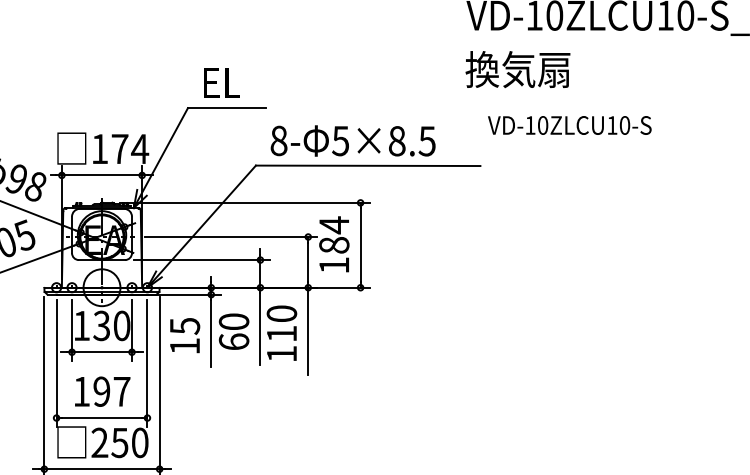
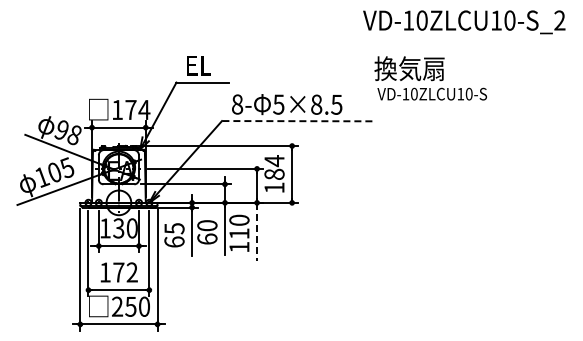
text: (517, 69) -> (409, 68), moved
line: (367, 166) -> (296, 121), solid -> dashed
line: (308, 331) -> (257, 232), solid -> dashed
text: (184, 345) -> (174, 241), 15 -> 65
text: (111, 391) -> (125, 272), 197 -> 172

